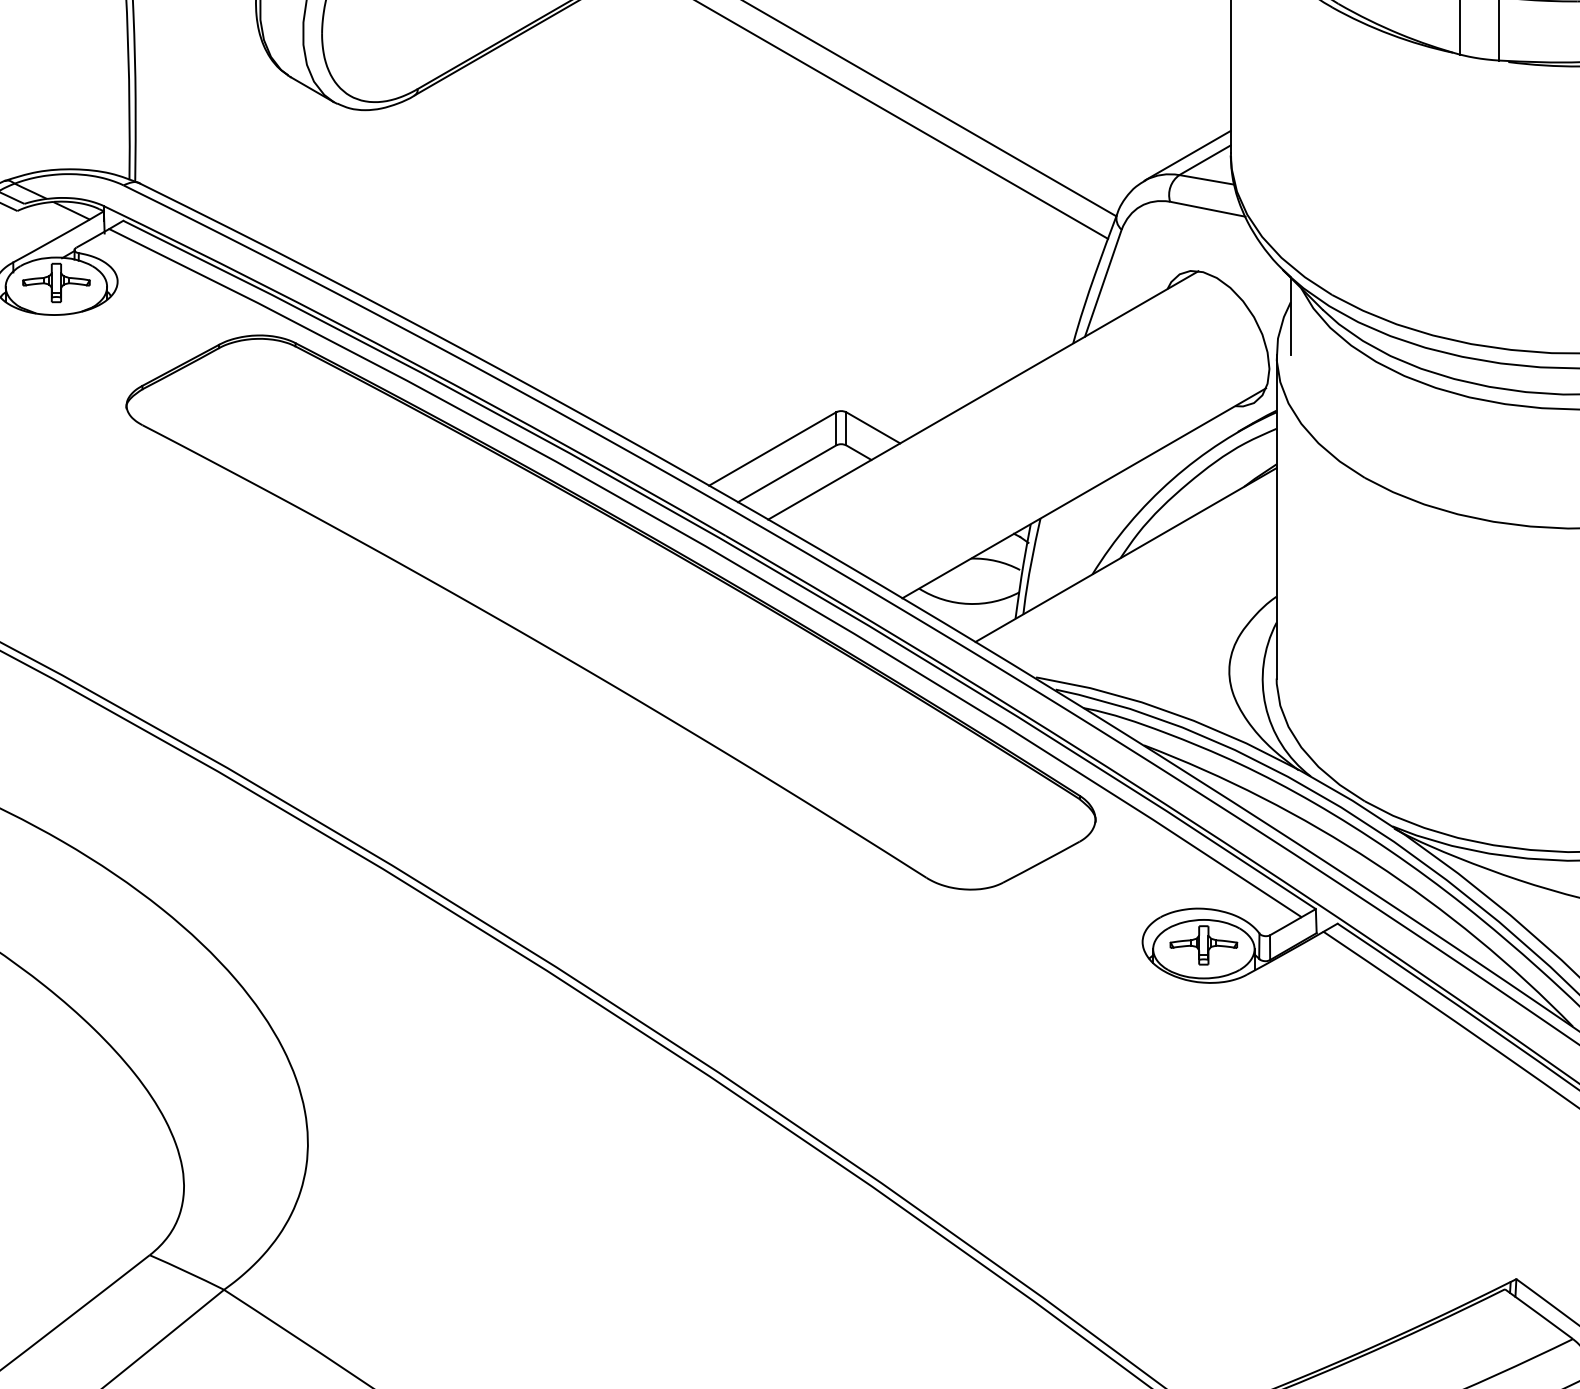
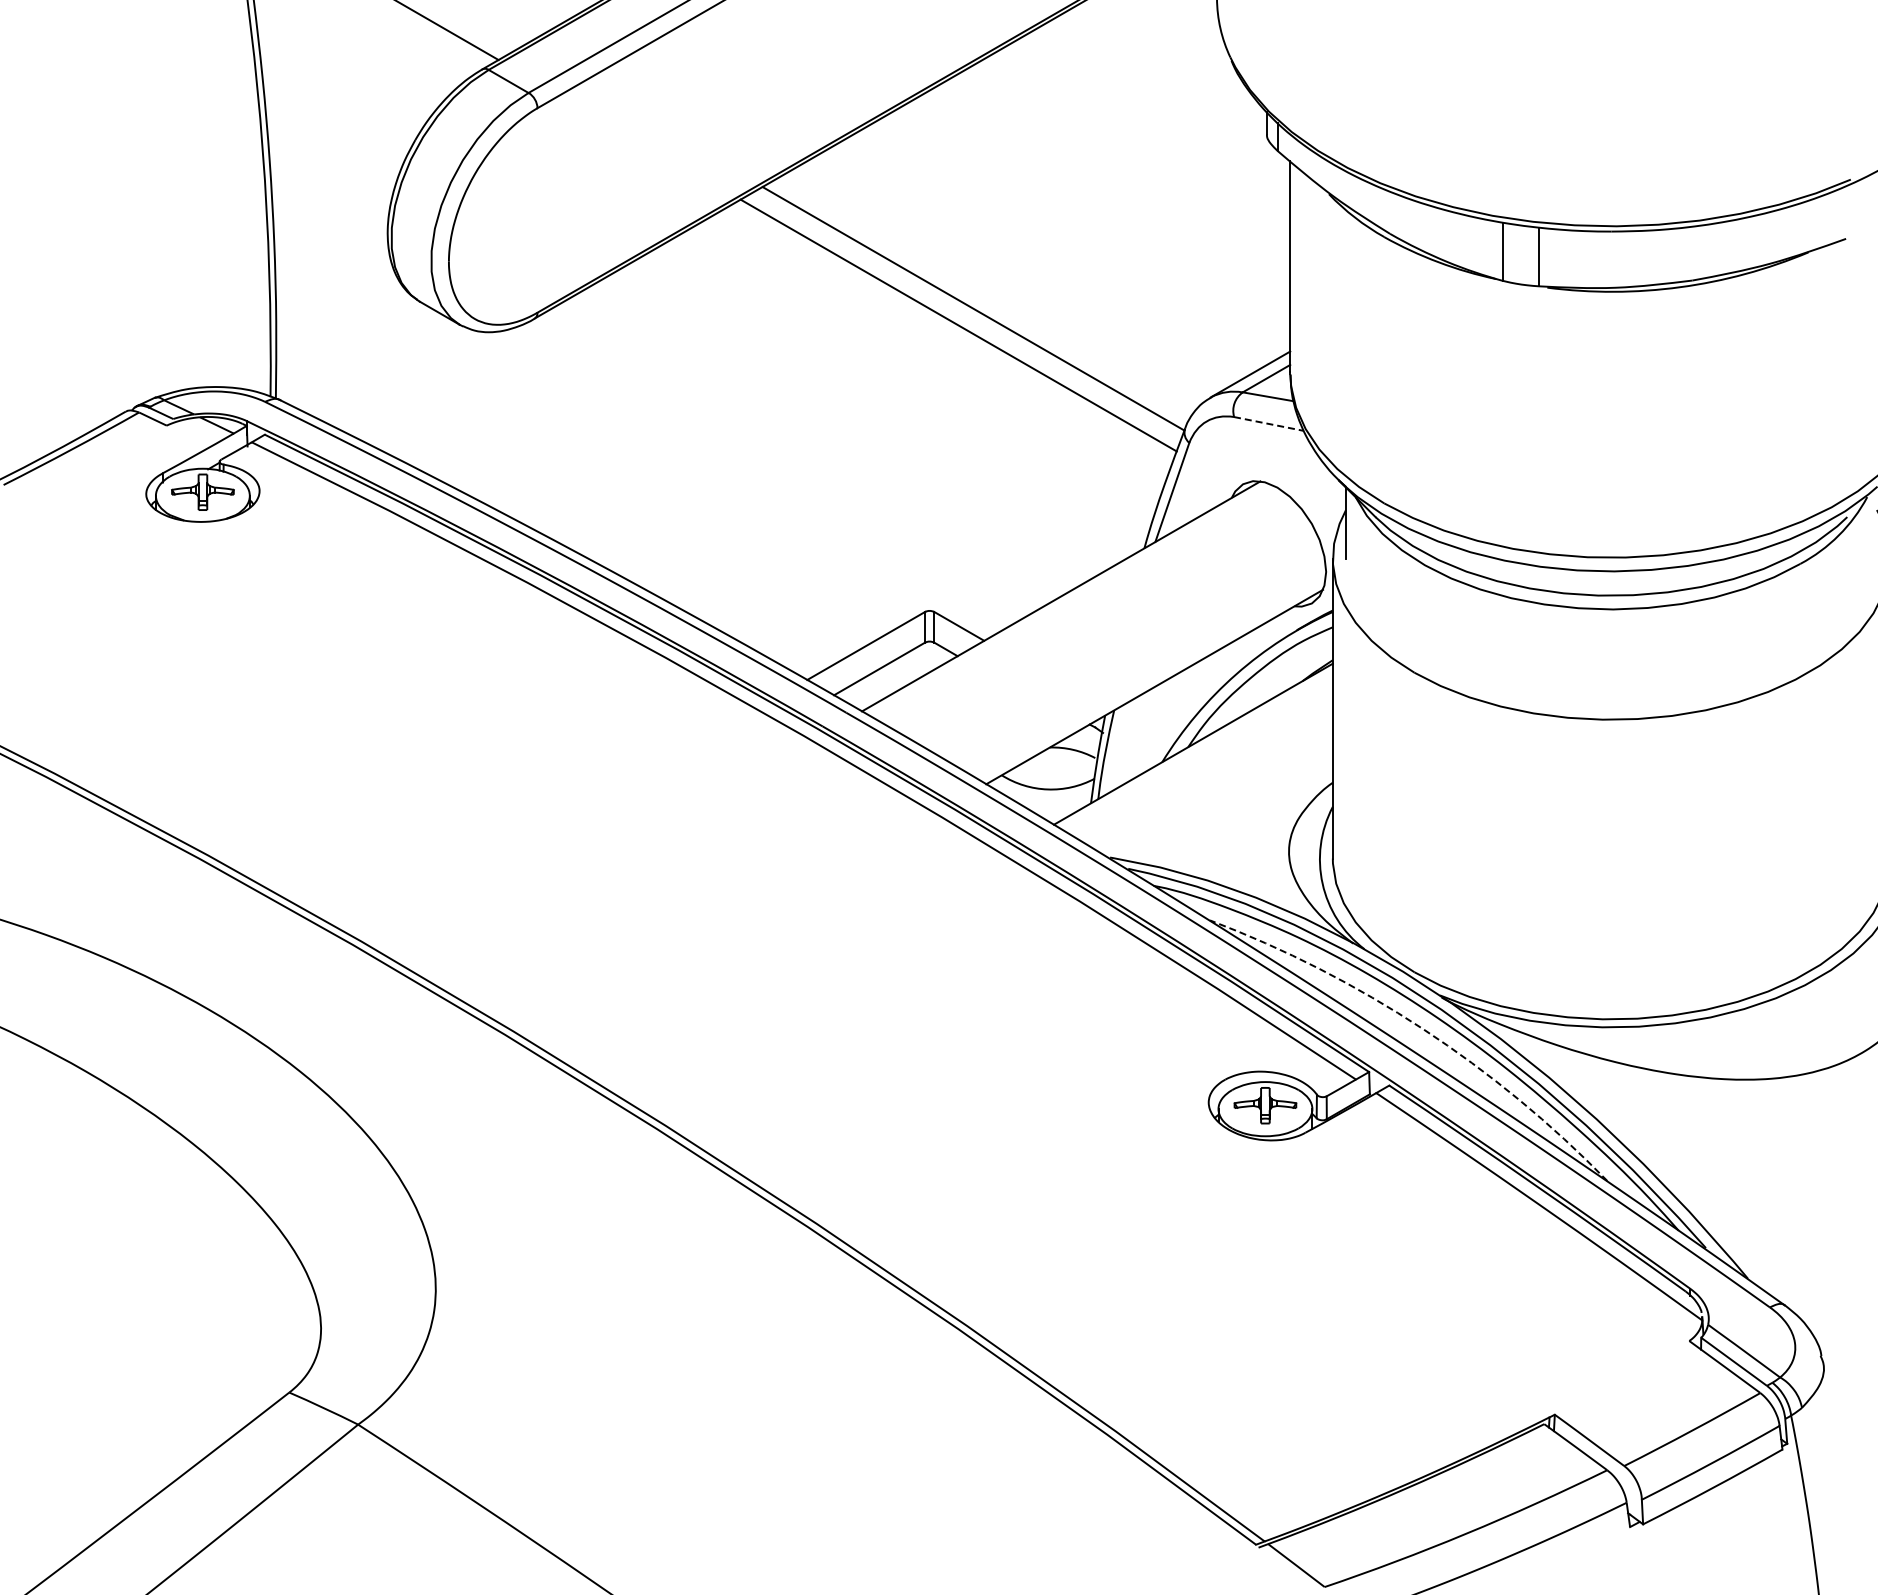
line: (1208, 208) -> (1269, 423), solid -> dashed
part: (611, 612) -> (716, 797), removed
arc: (1373, 862) -> (1422, 1028), solid -> dashed

